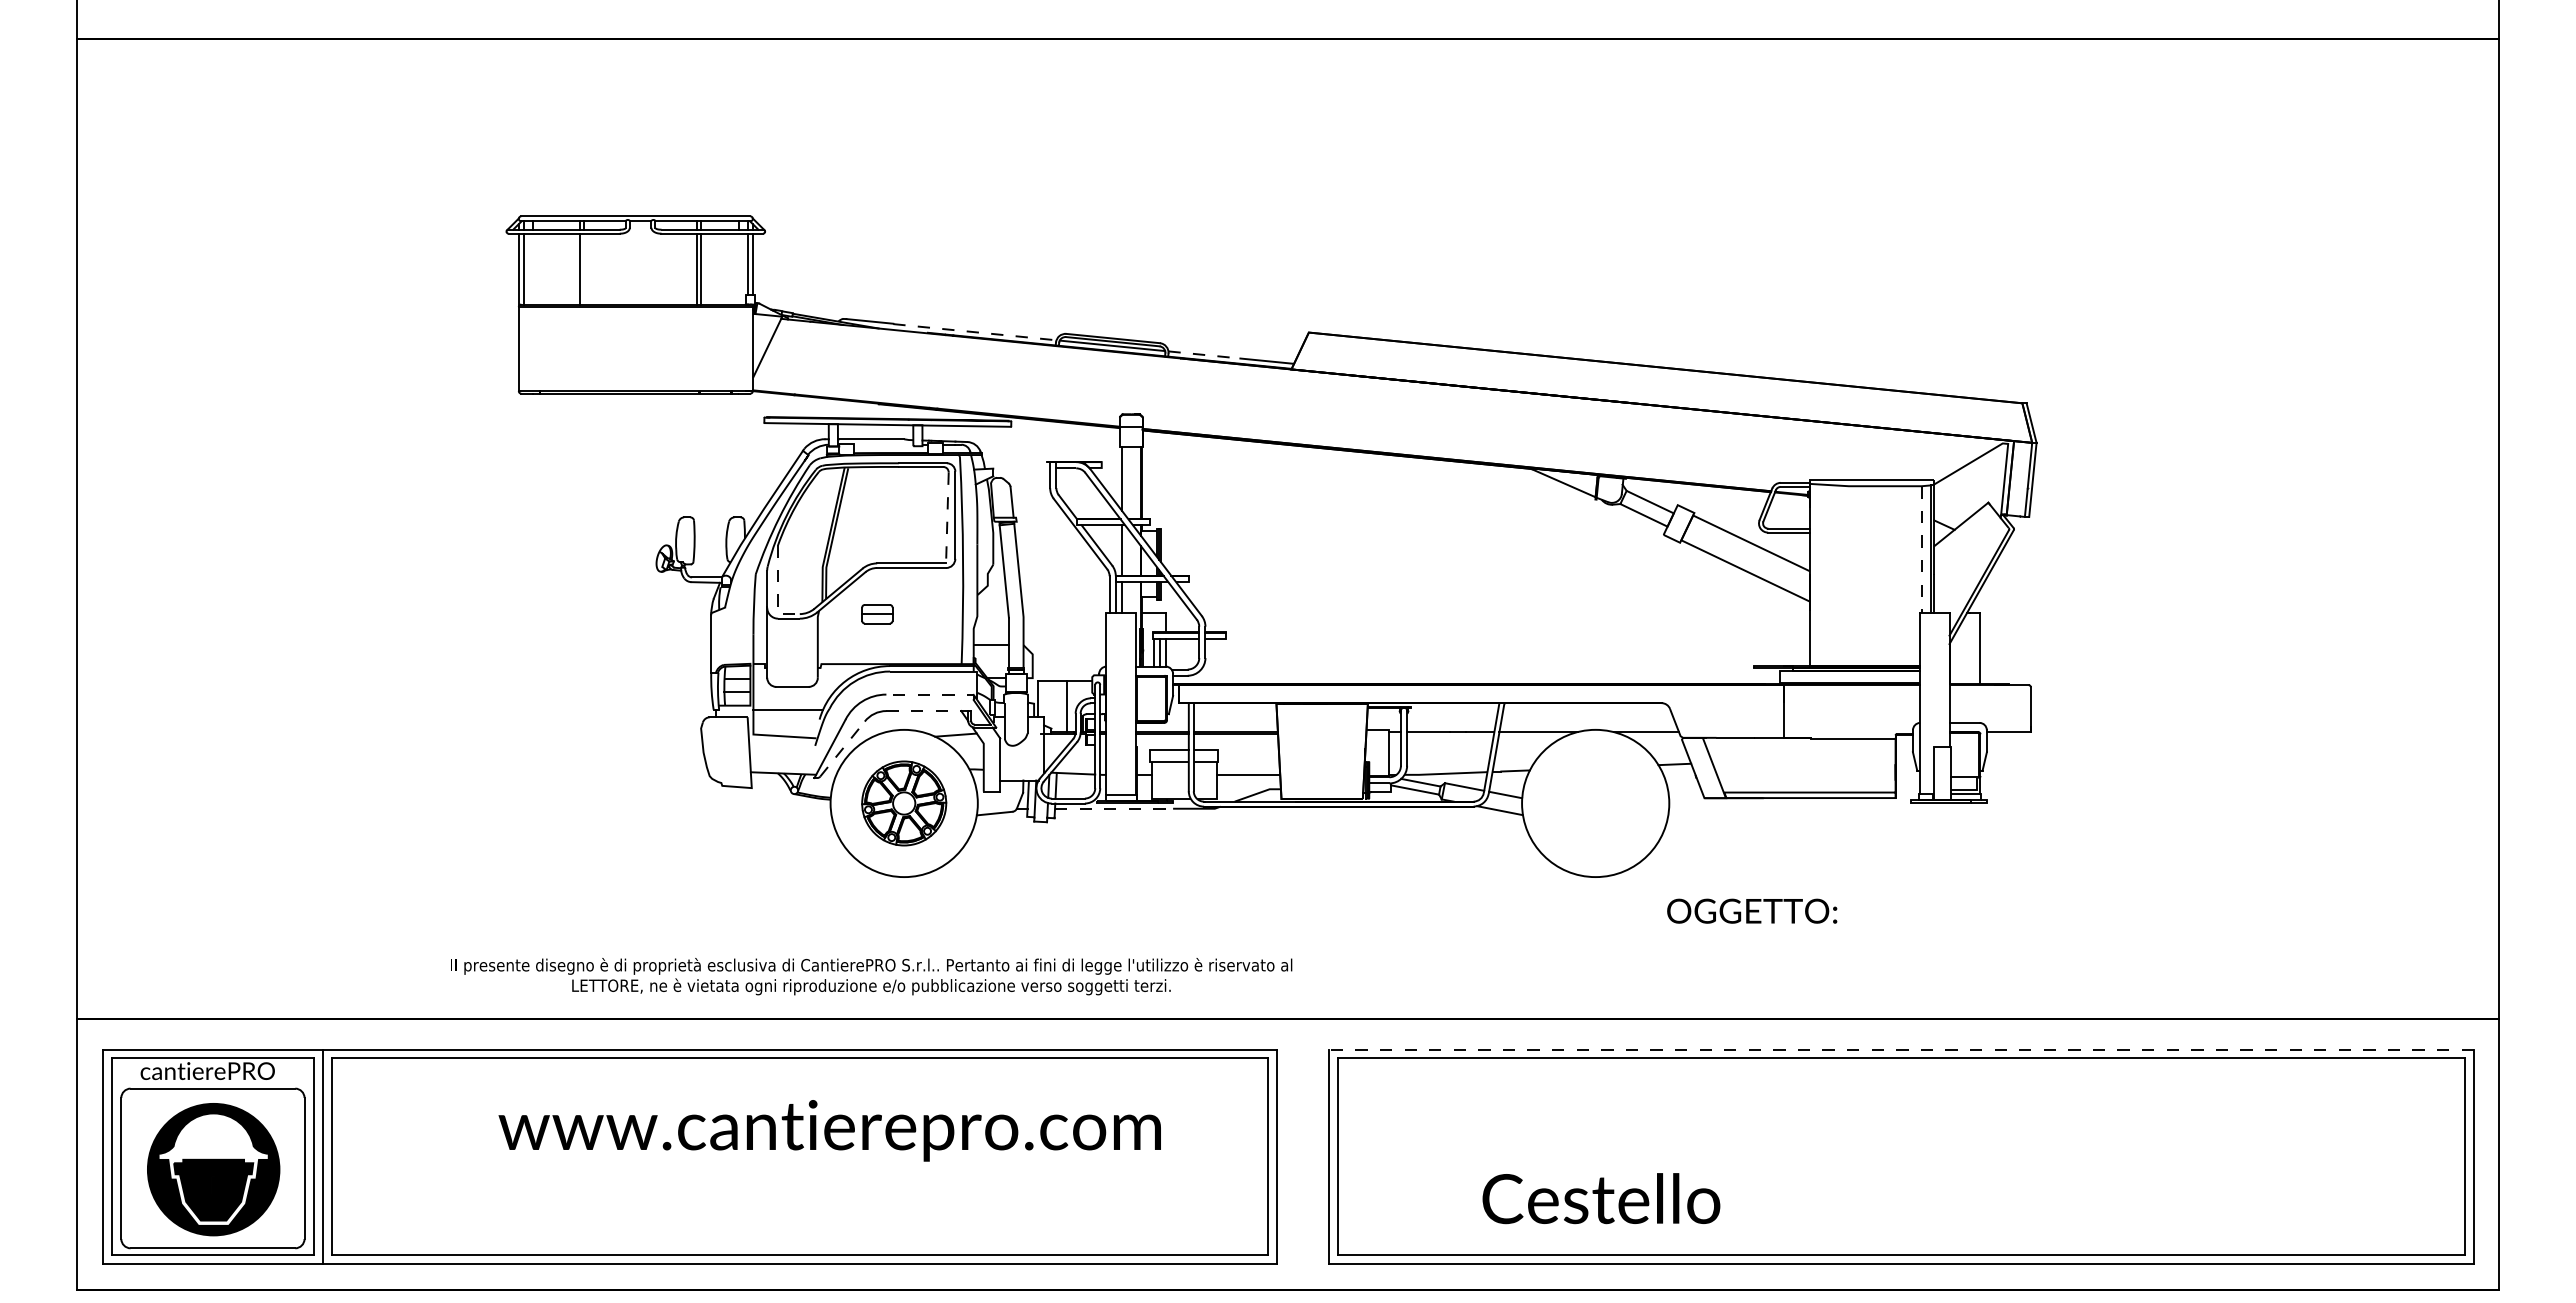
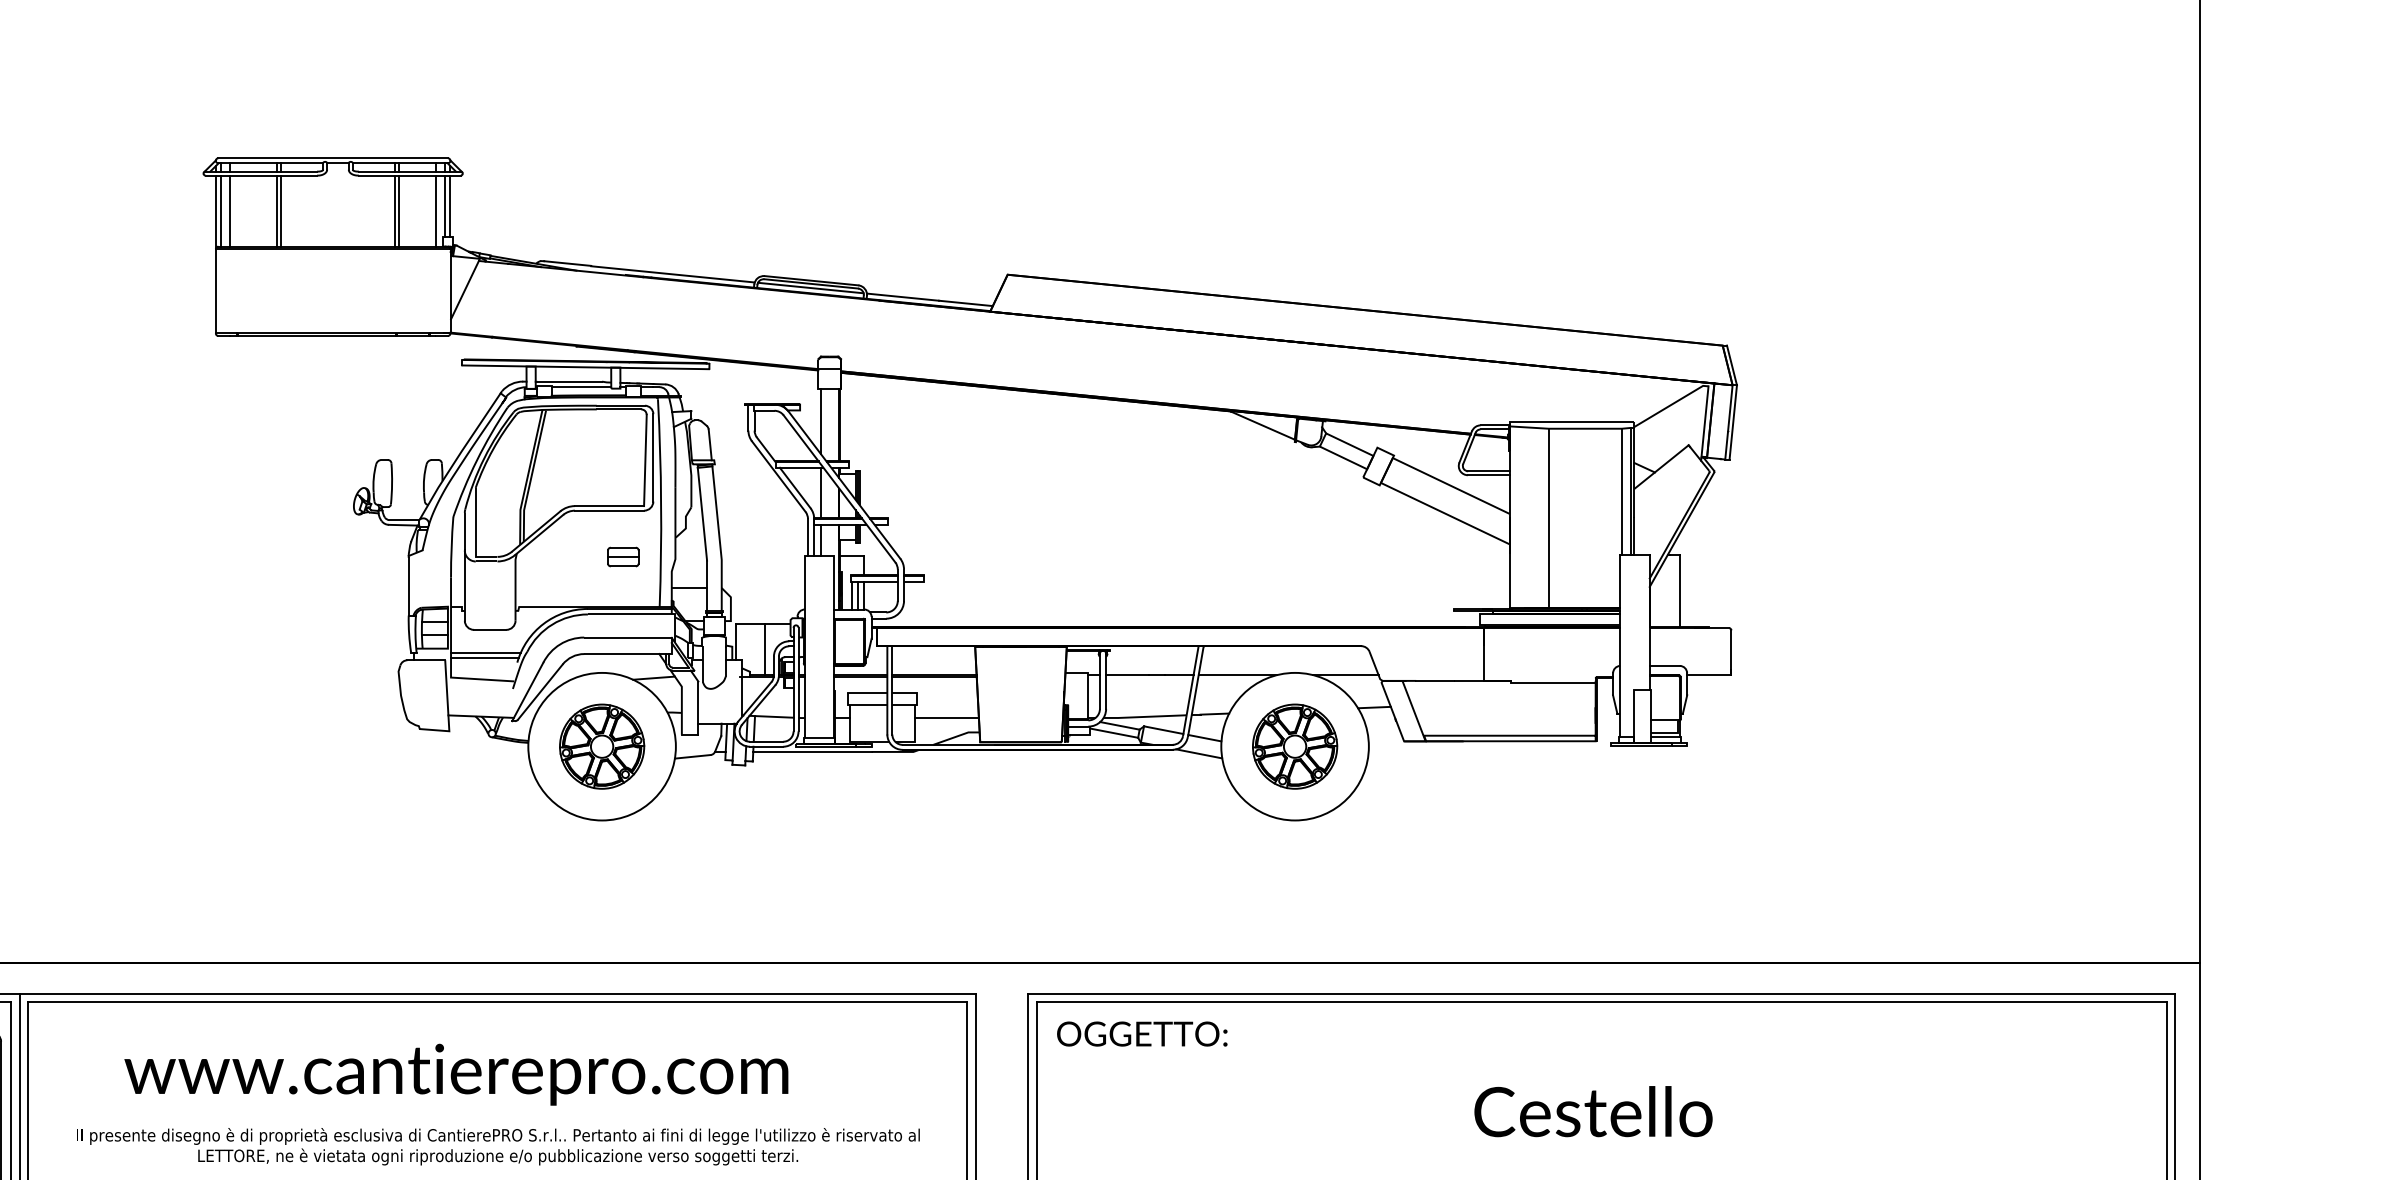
line: (533, 268) -> (230, 210), added
line: (584, 268) -> (281, 210), added
line: (738, 268) -> (436, 210), added
line: (975, 332) -> (673, 274), dashed -> solid
line: (1204, 355) -> (903, 297), dashed -> solid
line: (883, 444) -> (581, 386), added
line: (947, 518) -> (645, 461), dashed -> solid
line: (1921, 549) -> (1621, 492), dashed -> solid
line: (1848, 575) -> (1548, 518), added
line: (778, 591) -> (476, 534), dashed -> solid
part: (877, 614) -> (623, 557), moved
line: (973, 702) -> (671, 645), dashed -> solid
line: (786, 715) -> (484, 658), added
line: (842, 748) -> (540, 691), dashed -> solid
part: (1595, 803) -> (1294, 746), added
line: (1114, 808) -> (812, 751), dashed -> solid
text: (1752, 910) -> (1142, 1033), moved
text: (871, 976) -> (498, 1146), moved
line: (1901, 1049) -> (1601, 993), dashed -> solid
text: (829, 1130) -> (456, 1074), moved
text: (1601, 1198) -> (1593, 1111), moved

